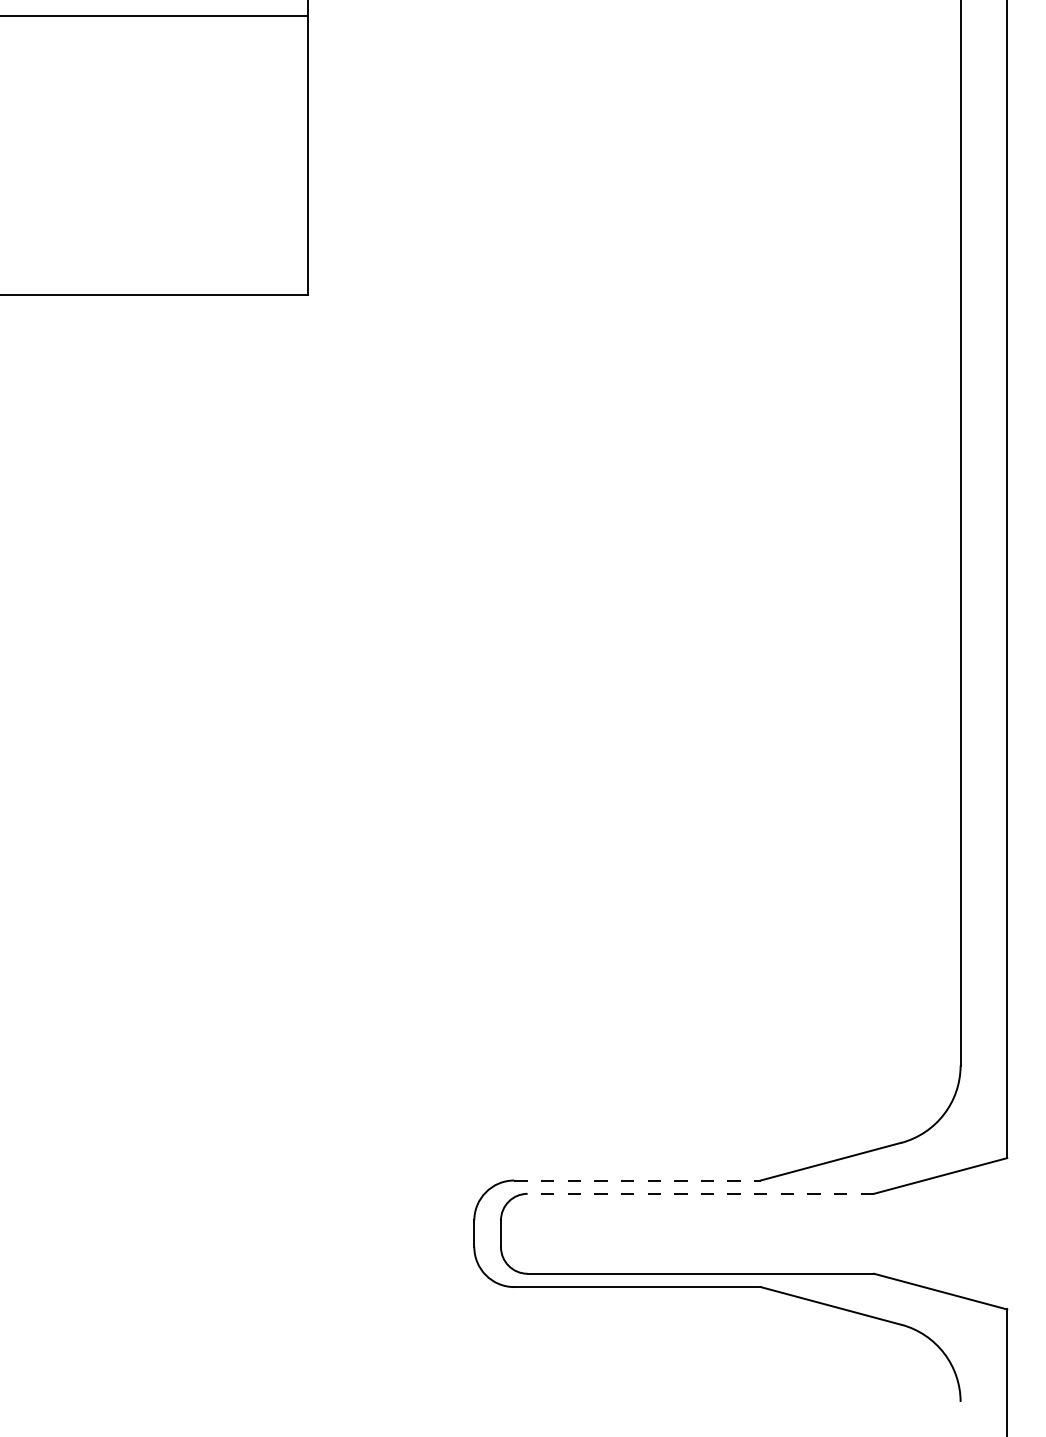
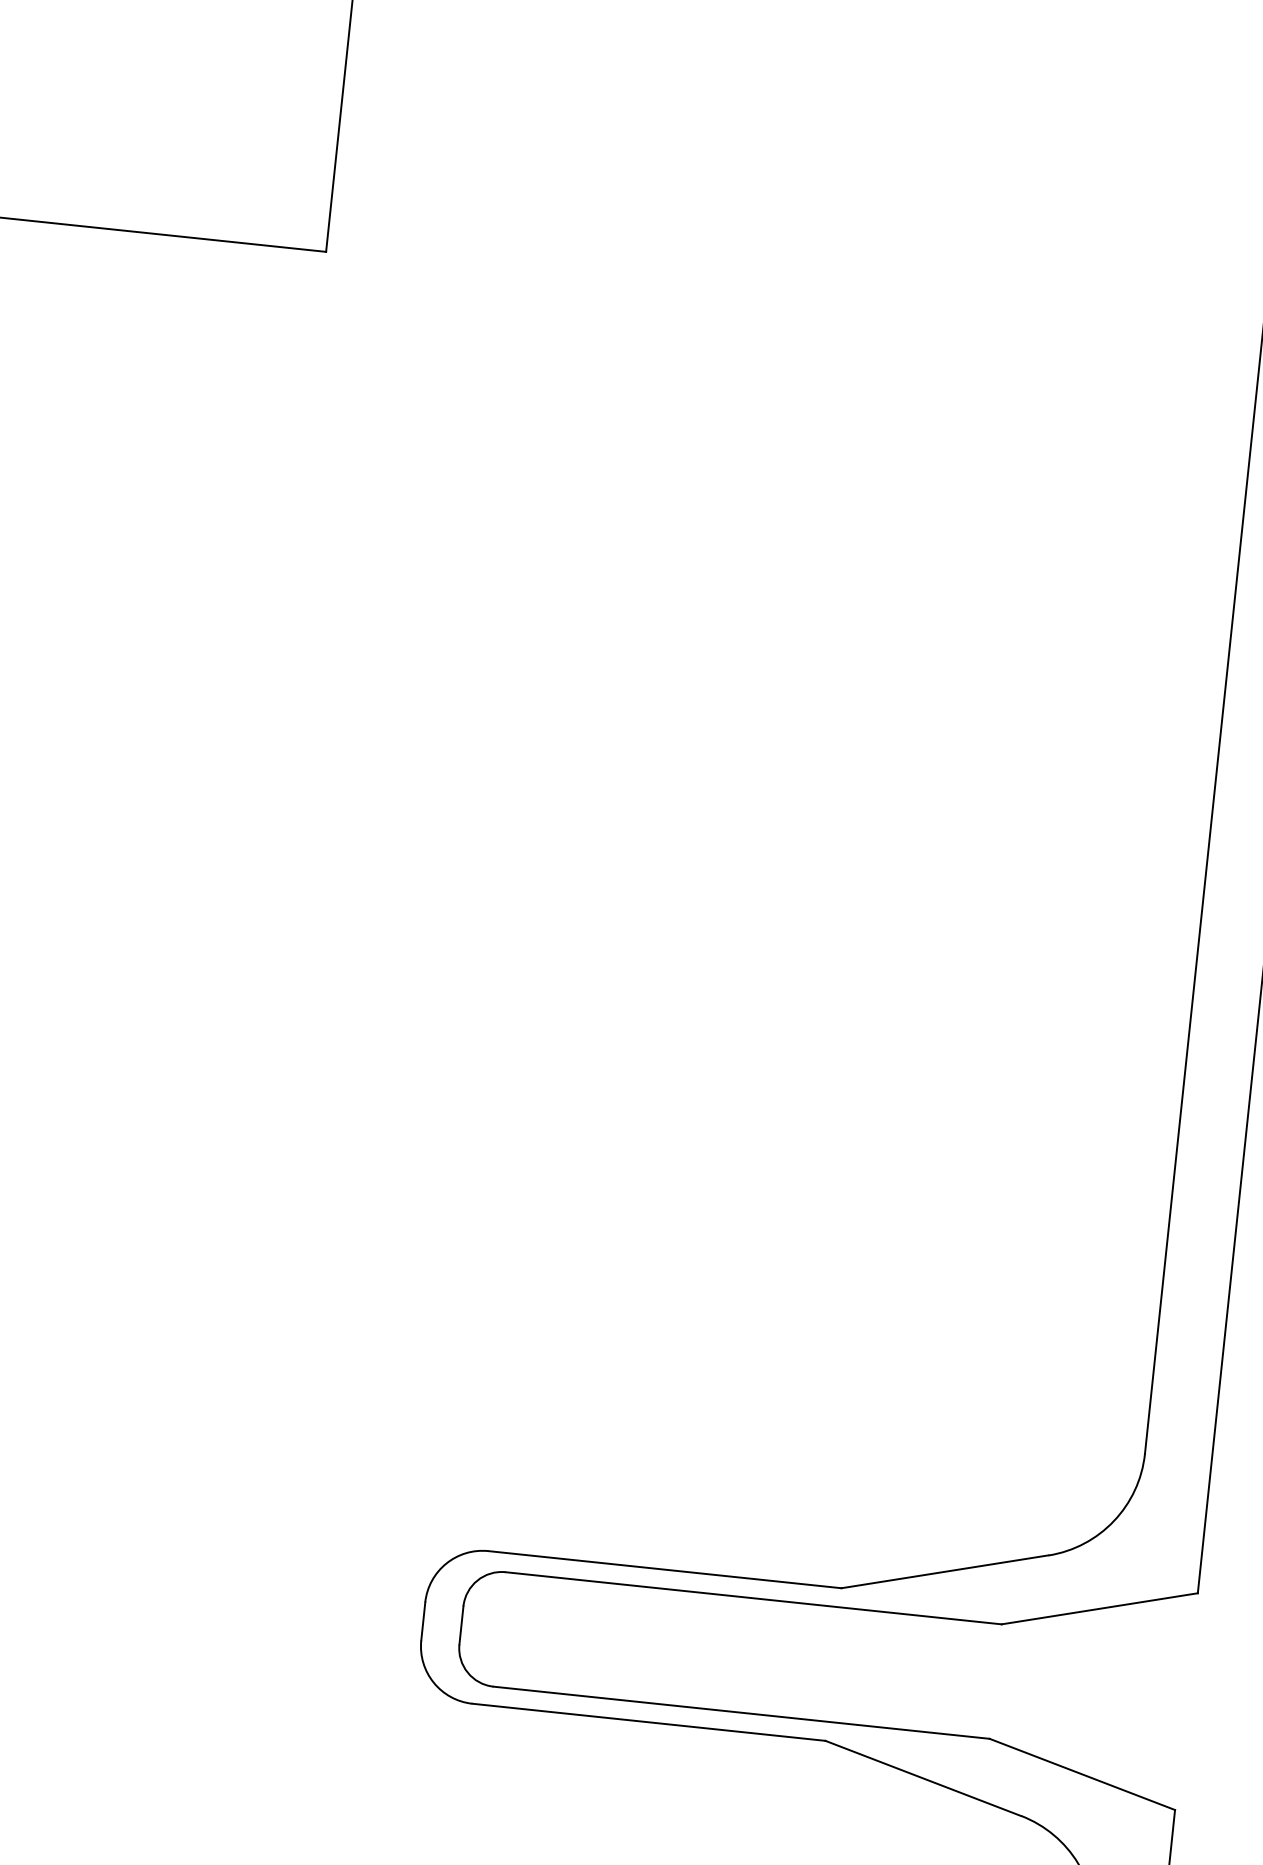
line: (638, 1180) -> (666, 1569), dashed -> solid
line: (700, 1193) -> (753, 1597), dashed -> solid

